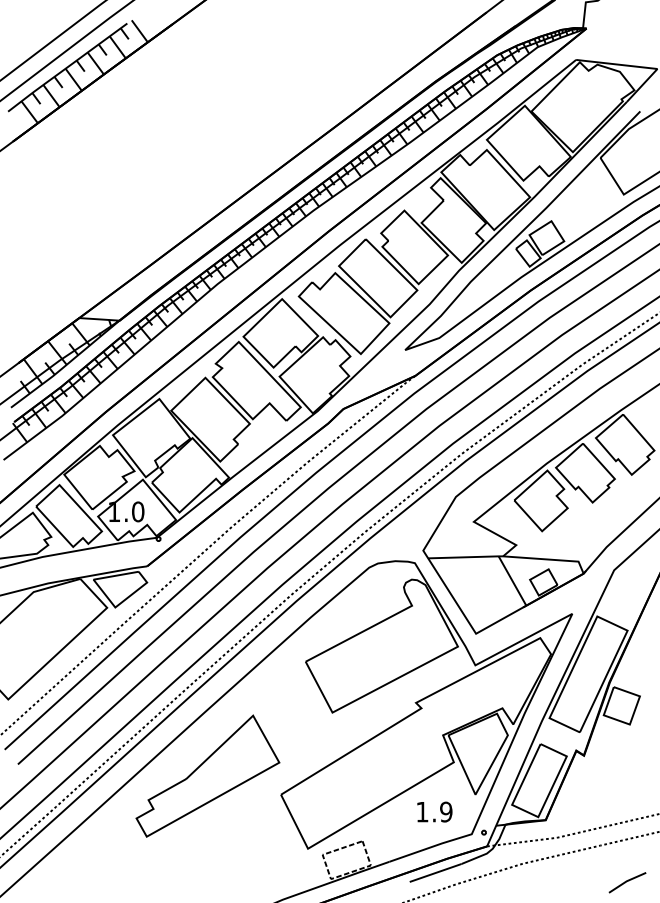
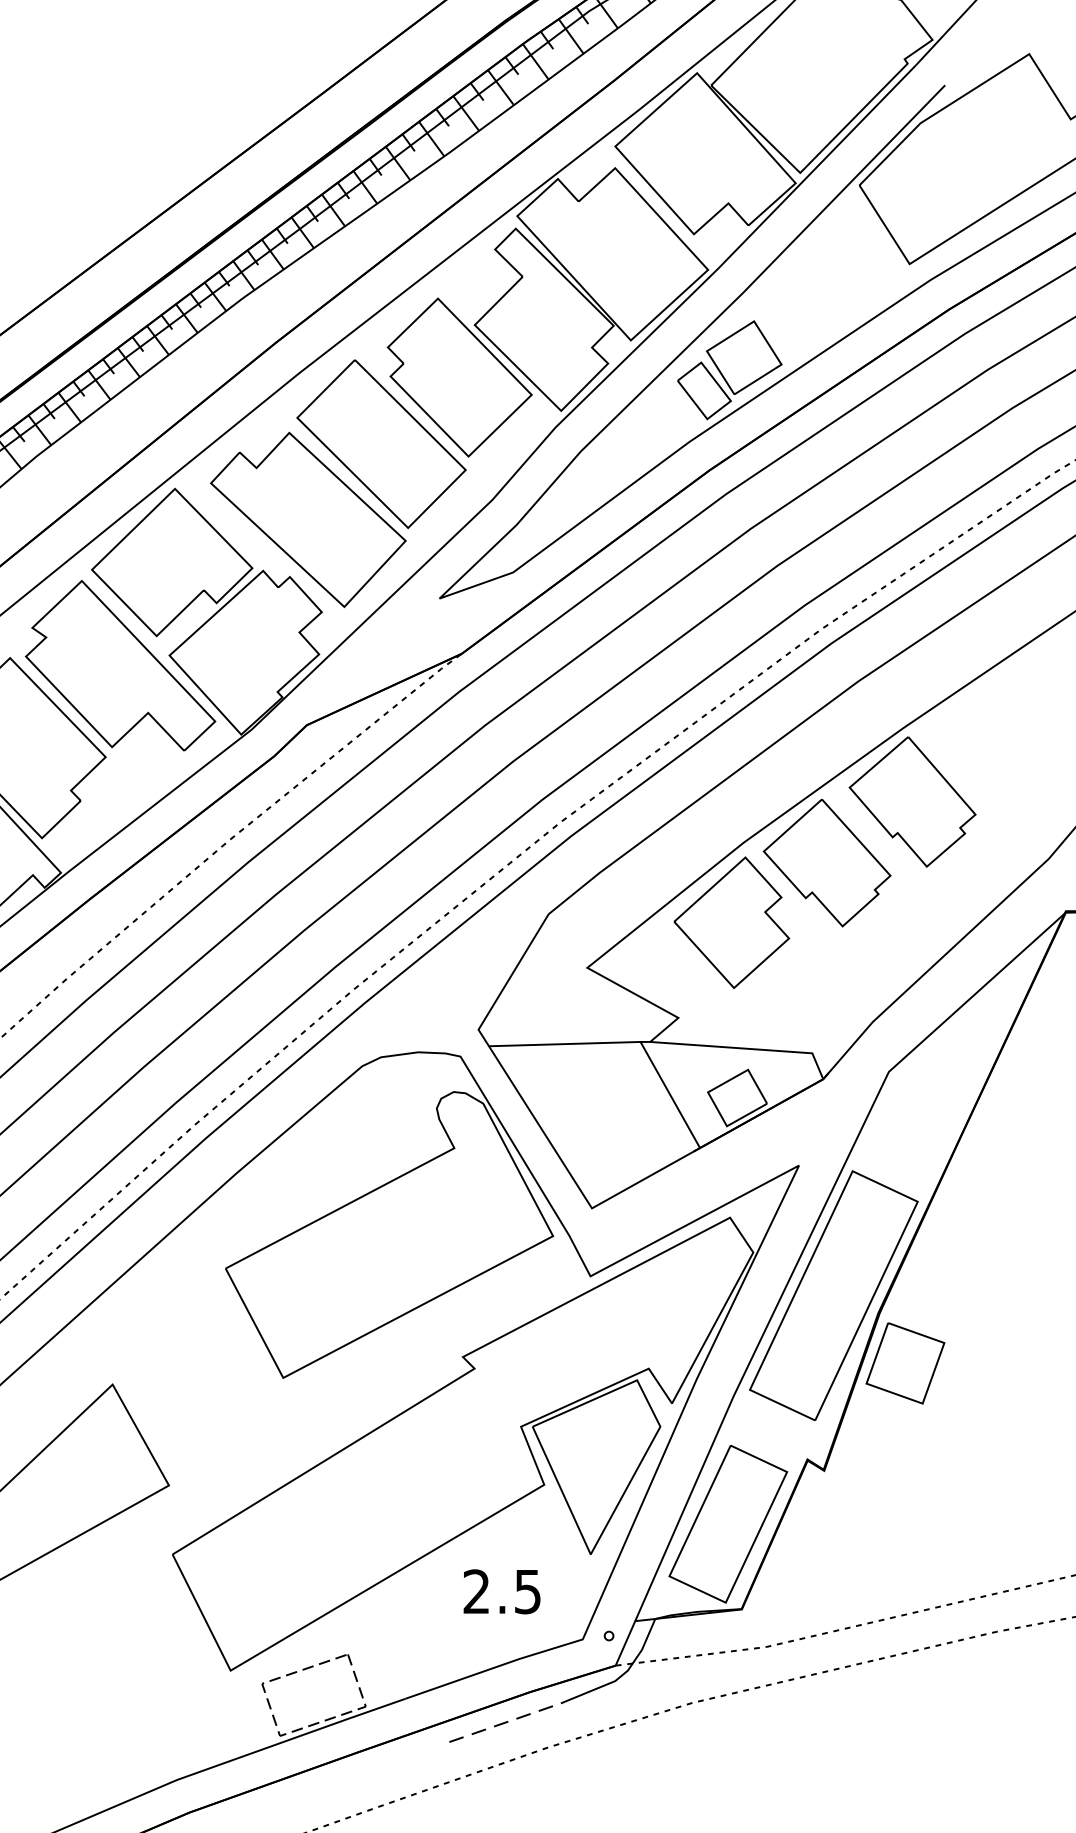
text: (434, 811) -> (502, 1590), 1.9 -> 2.5
line: (436, 872) -> (506, 1721), solid -> dashed
line: (627, 881) -> (917, 1741), removed

